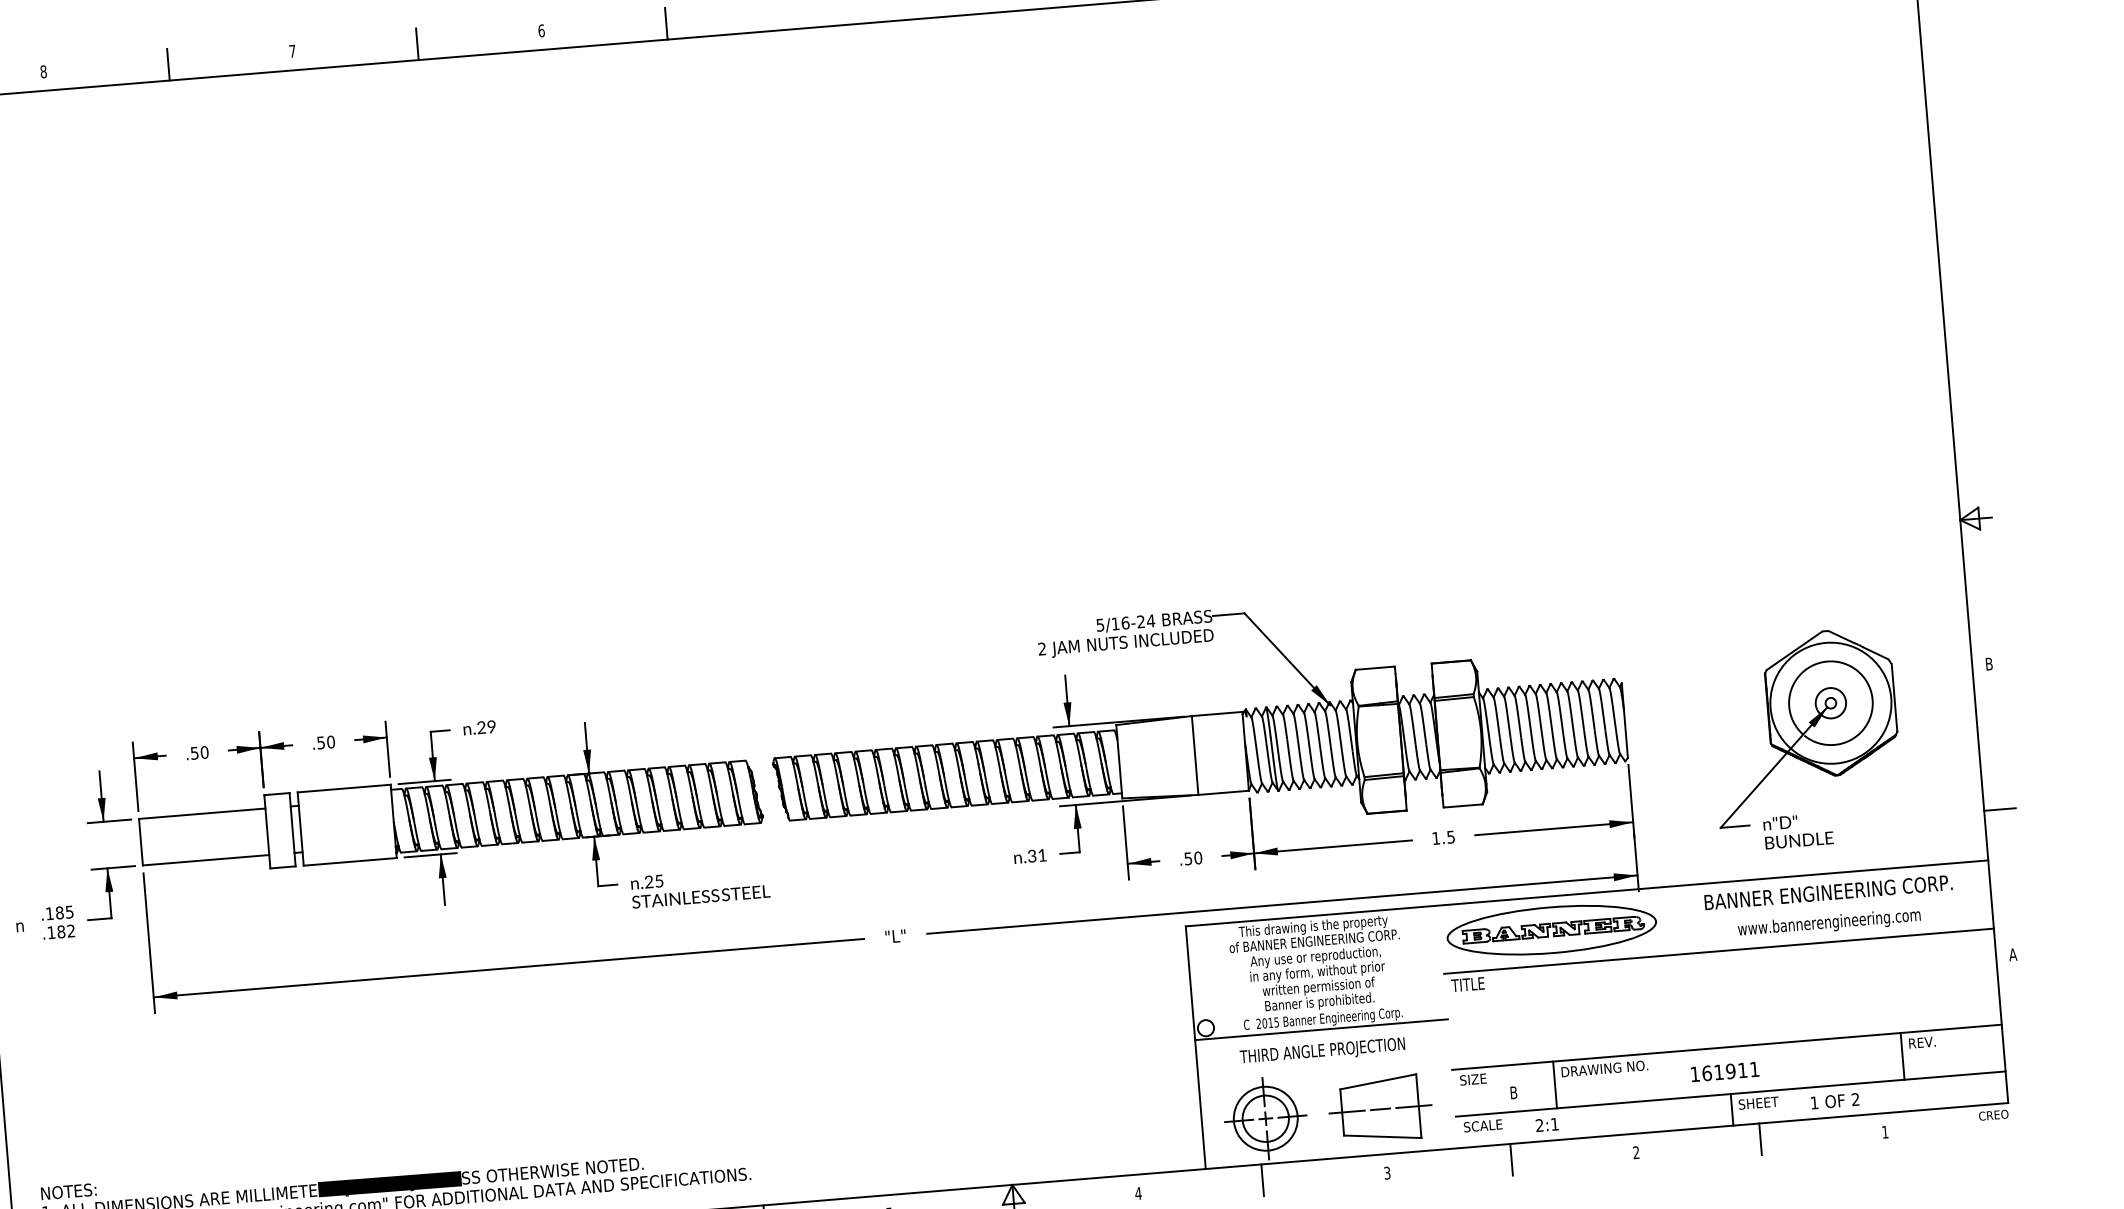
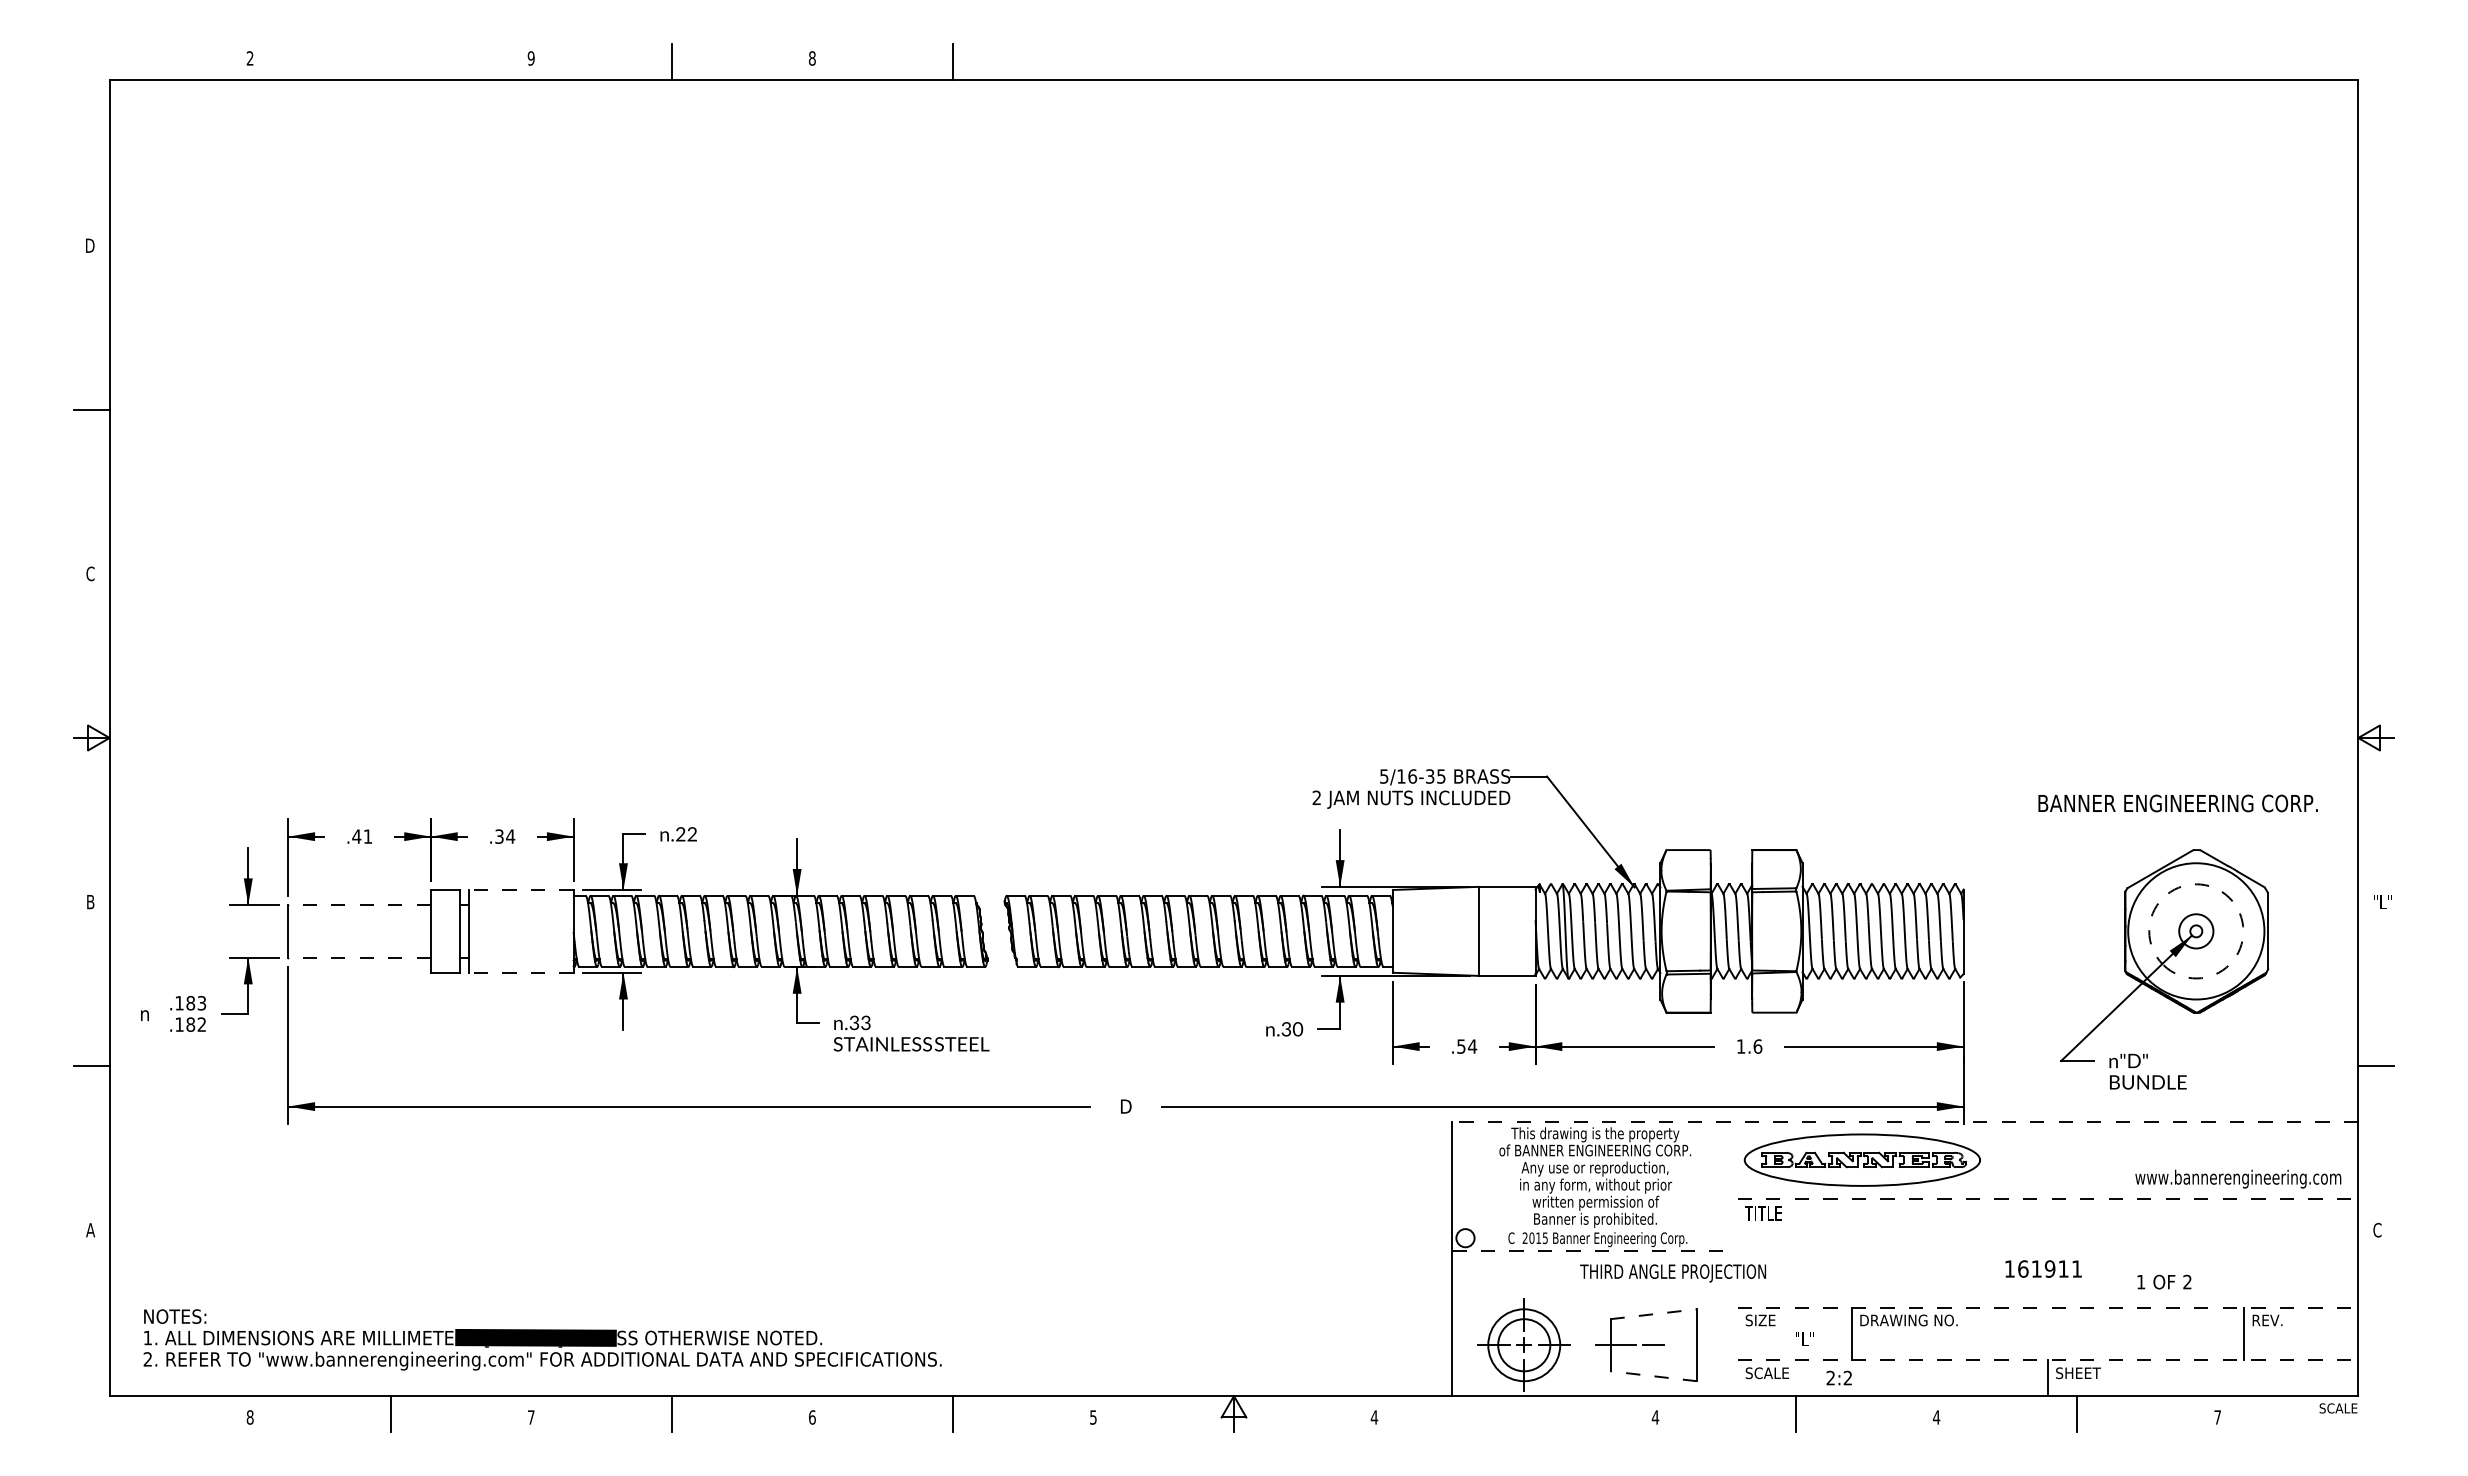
text: (540, 30) -> (811, 58), 6 -> 8
text: (291, 51) -> (530, 58), 7 -> 9
line: (168, 64) -> (390, 61), removed
text: (43, 71) -> (249, 58), 8 -> 2
text: (1145, 621) -> (1435, 776), 5/16-24 -> 5/16-35
text: (1993, 664) -> (2382, 902), B -> "L"
arc: (1857, 670) -> (2229, 897), solid -> dashed
text: (491, 727) -> (691, 835), .29 -> .22
text: (326, 742) -> (505, 836), .50 -> .34
text: (199, 752) -> (362, 836), .50 -> .41
line: (344, 788) -> (521, 890), solid -> dashed
line: (202, 814) -> (359, 905), solid -> dashed
text: (1450, 837) -> (1757, 1046), 1.5 -> 1.6
text: (1041, 855) -> (1297, 1029), .31 -> .30
text: (1198, 857) -> (1472, 1046), .50 -> .54
line: (205, 860) -> (359, 957), solid -> dashed
line: (350, 861) -> (521, 972), solid -> dashed
text: (653, 881) -> (859, 1022), .25 -> .33
text: (1827, 892) -> (2177, 803), moved
line: (1587, 893) -> (1905, 1122), solid -> dashed
text: (70, 911) -> (202, 1002), .185 -> .183
text: (1829, 922) -> (2238, 1178), moved
text: (895, 936) -> (1125, 1106), "L" -> D
line: (1719, 951) -> (2048, 1199), solid -> dashed
text: (2012, 954) -> (2376, 1229), A -> C
line: (1321, 1029) -> (1594, 1250), solid -> dashed
line: (1727, 1047) -> (2048, 1307), solid -> dashed
text: (1322, 1051) -> (1673, 1273), moved
text: (1724, 1071) -> (2043, 1268), moved
line: (1378, 1082) -> (1653, 1314), solid -> dashed
text: (1513, 1092) -> (1804, 1338), B -> "L"
line: (1731, 1094) -> (2048, 1360), solid -> dashed
text: (1835, 1100) -> (2164, 1281), moved
line: (1413, 1106) -> (1691, 1345), removed
text: (1991, 1115) -> (2338, 1408), CREO -> SCALE
text: (1554, 1123) -> (1847, 1377), 2:1 -> 2:2
text: (1885, 1132) -> (2217, 1417), 1 -> 7
line: (1382, 1137) -> (1653, 1376), solid -> dashed
text: (1636, 1152) -> (1936, 1417), 2 -> 4
text: (1387, 1173) -> (1655, 1417), 3 -> 4
line: (1263, 1179) -> (1515, 1413), removed

